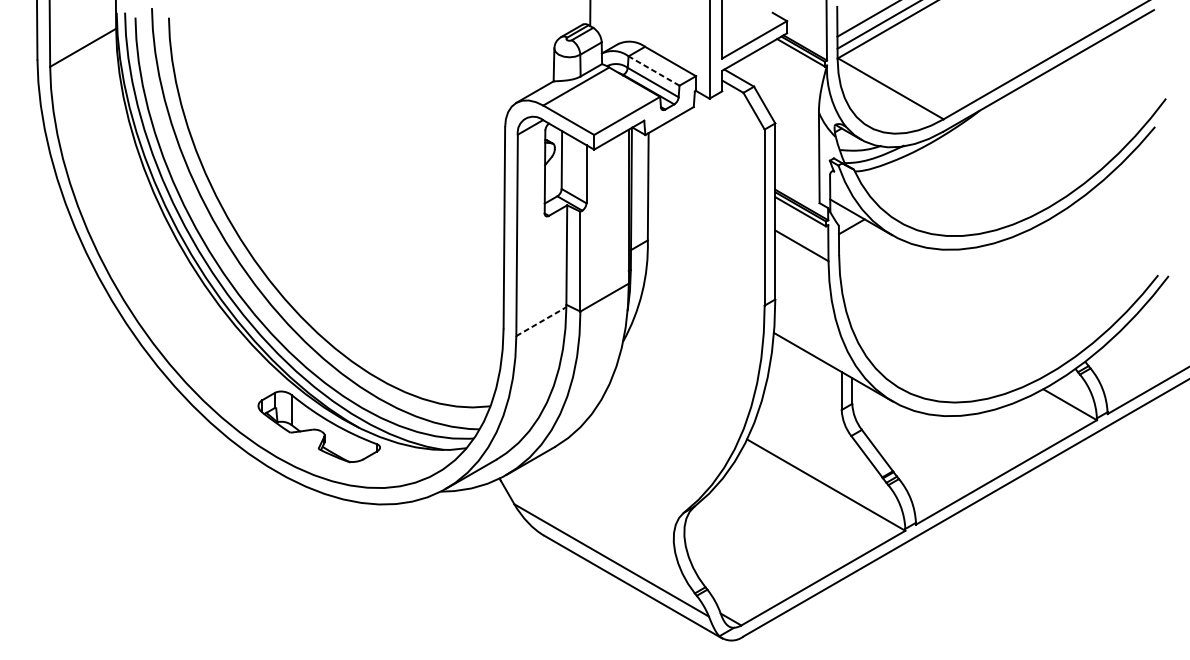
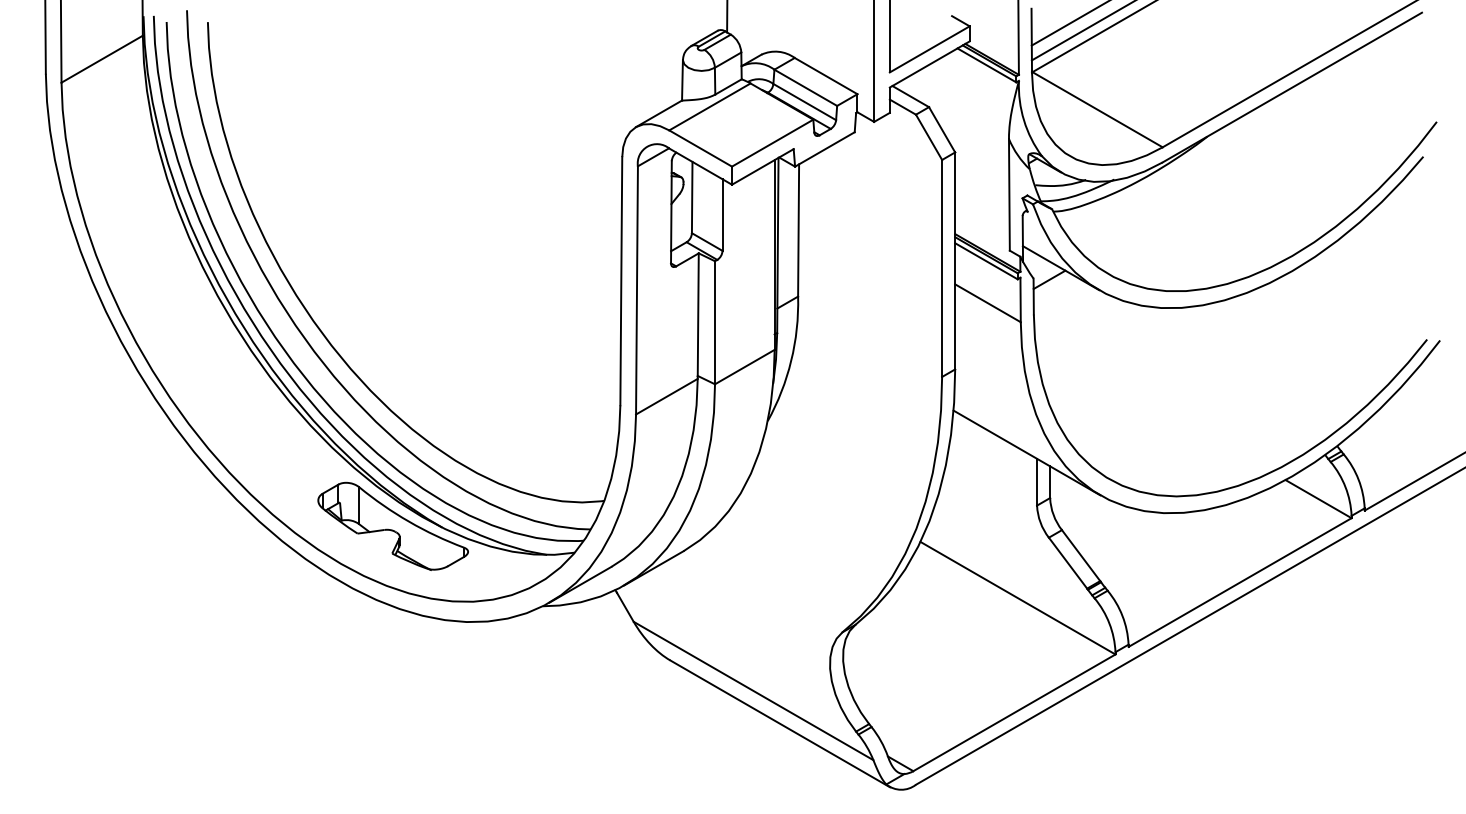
line: (653, 70) -> (805, 87), dashed -> solid
line: (541, 321) -> (666, 396), dashed -> solid

